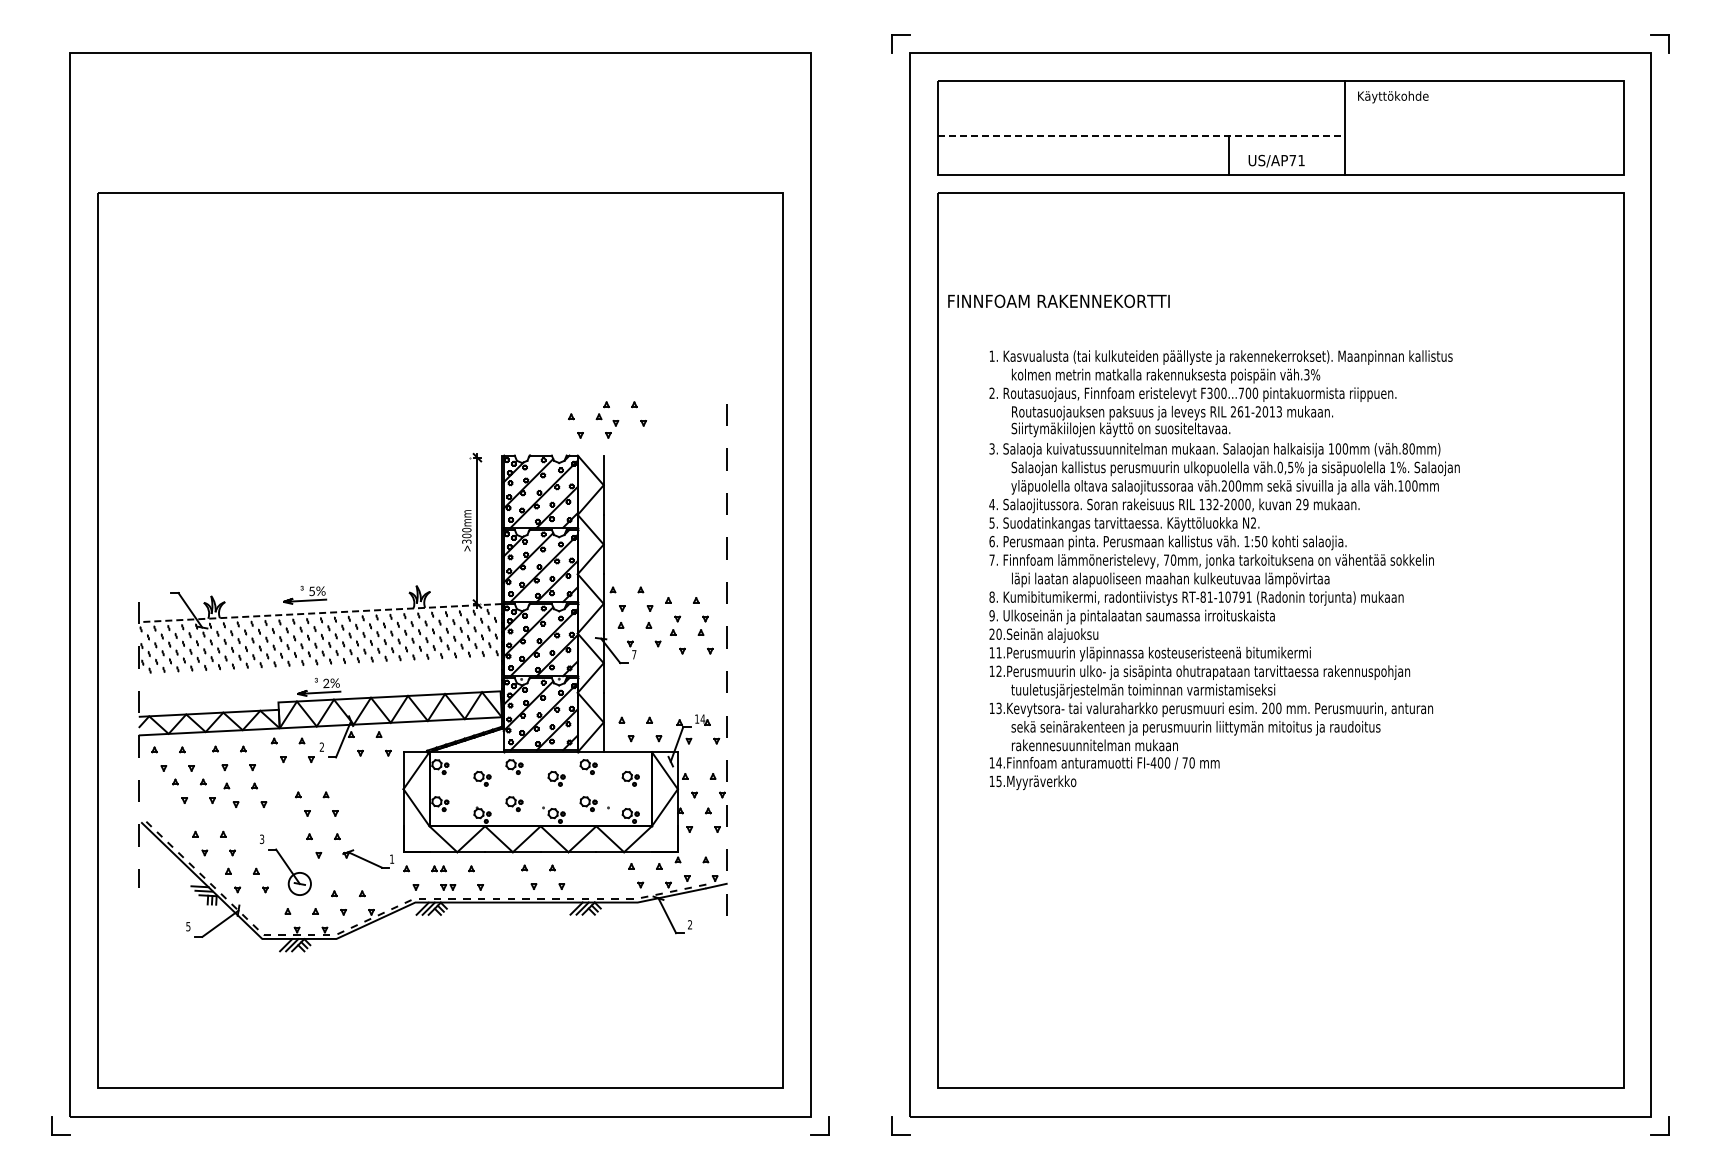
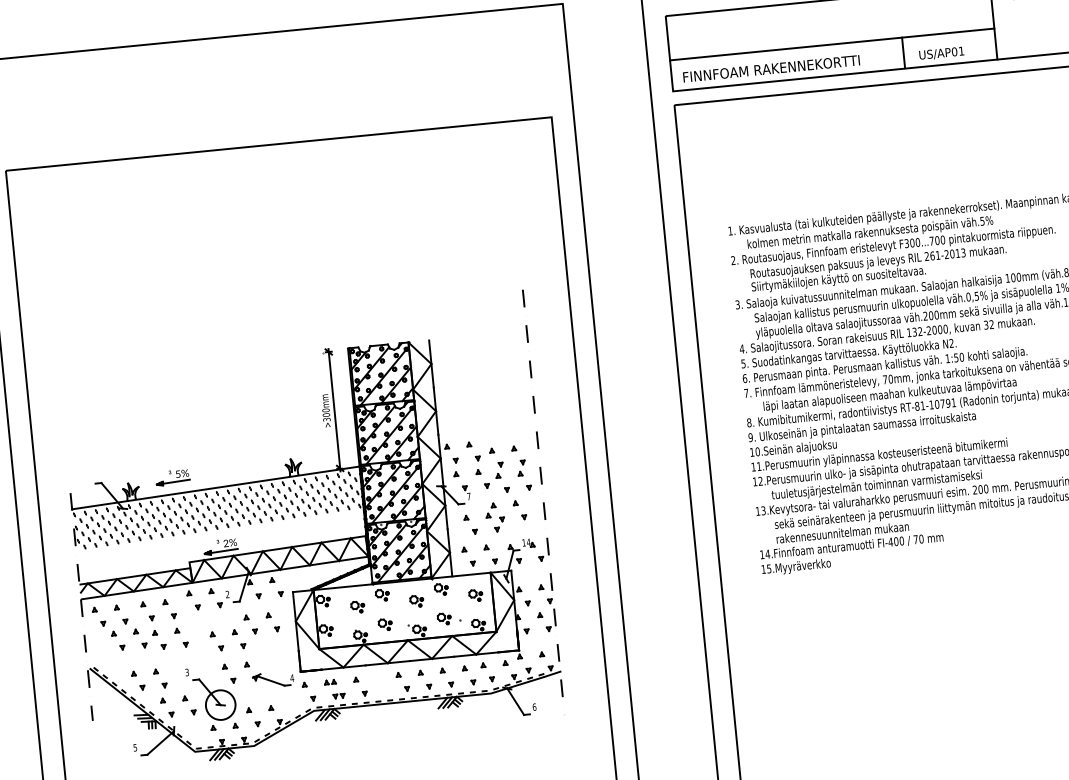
line: (1141, 136) -> (832, 44), dashed -> solid
text: (1292, 160) -> (954, 51), US/AP71 -> US/AP01
text: (1058, 300) -> (771, 68), moved
text: (1306, 374) -> (982, 221), väh.3% -> väh.5%
part: (607, 419) -> (495, 517), moved
text: (1302, 504) -> (989, 324), 29 -> 32
part: (305, 594) -> (173, 477), moved
line: (320, 613) -> (216, 488), dashed -> solid
text: (991, 633) -> (751, 451), 20.Seinän -> 10.Seinän
part: (366, 780) -> (265, 617), added
text: (391, 858) -> (291, 677), 1 -> 4
part: (604, 870) -> (462, 670), added
circle: (299, 883) -> (220, 704), size x1.67
text: (690, 924) -> (534, 706), 2 -> 6

